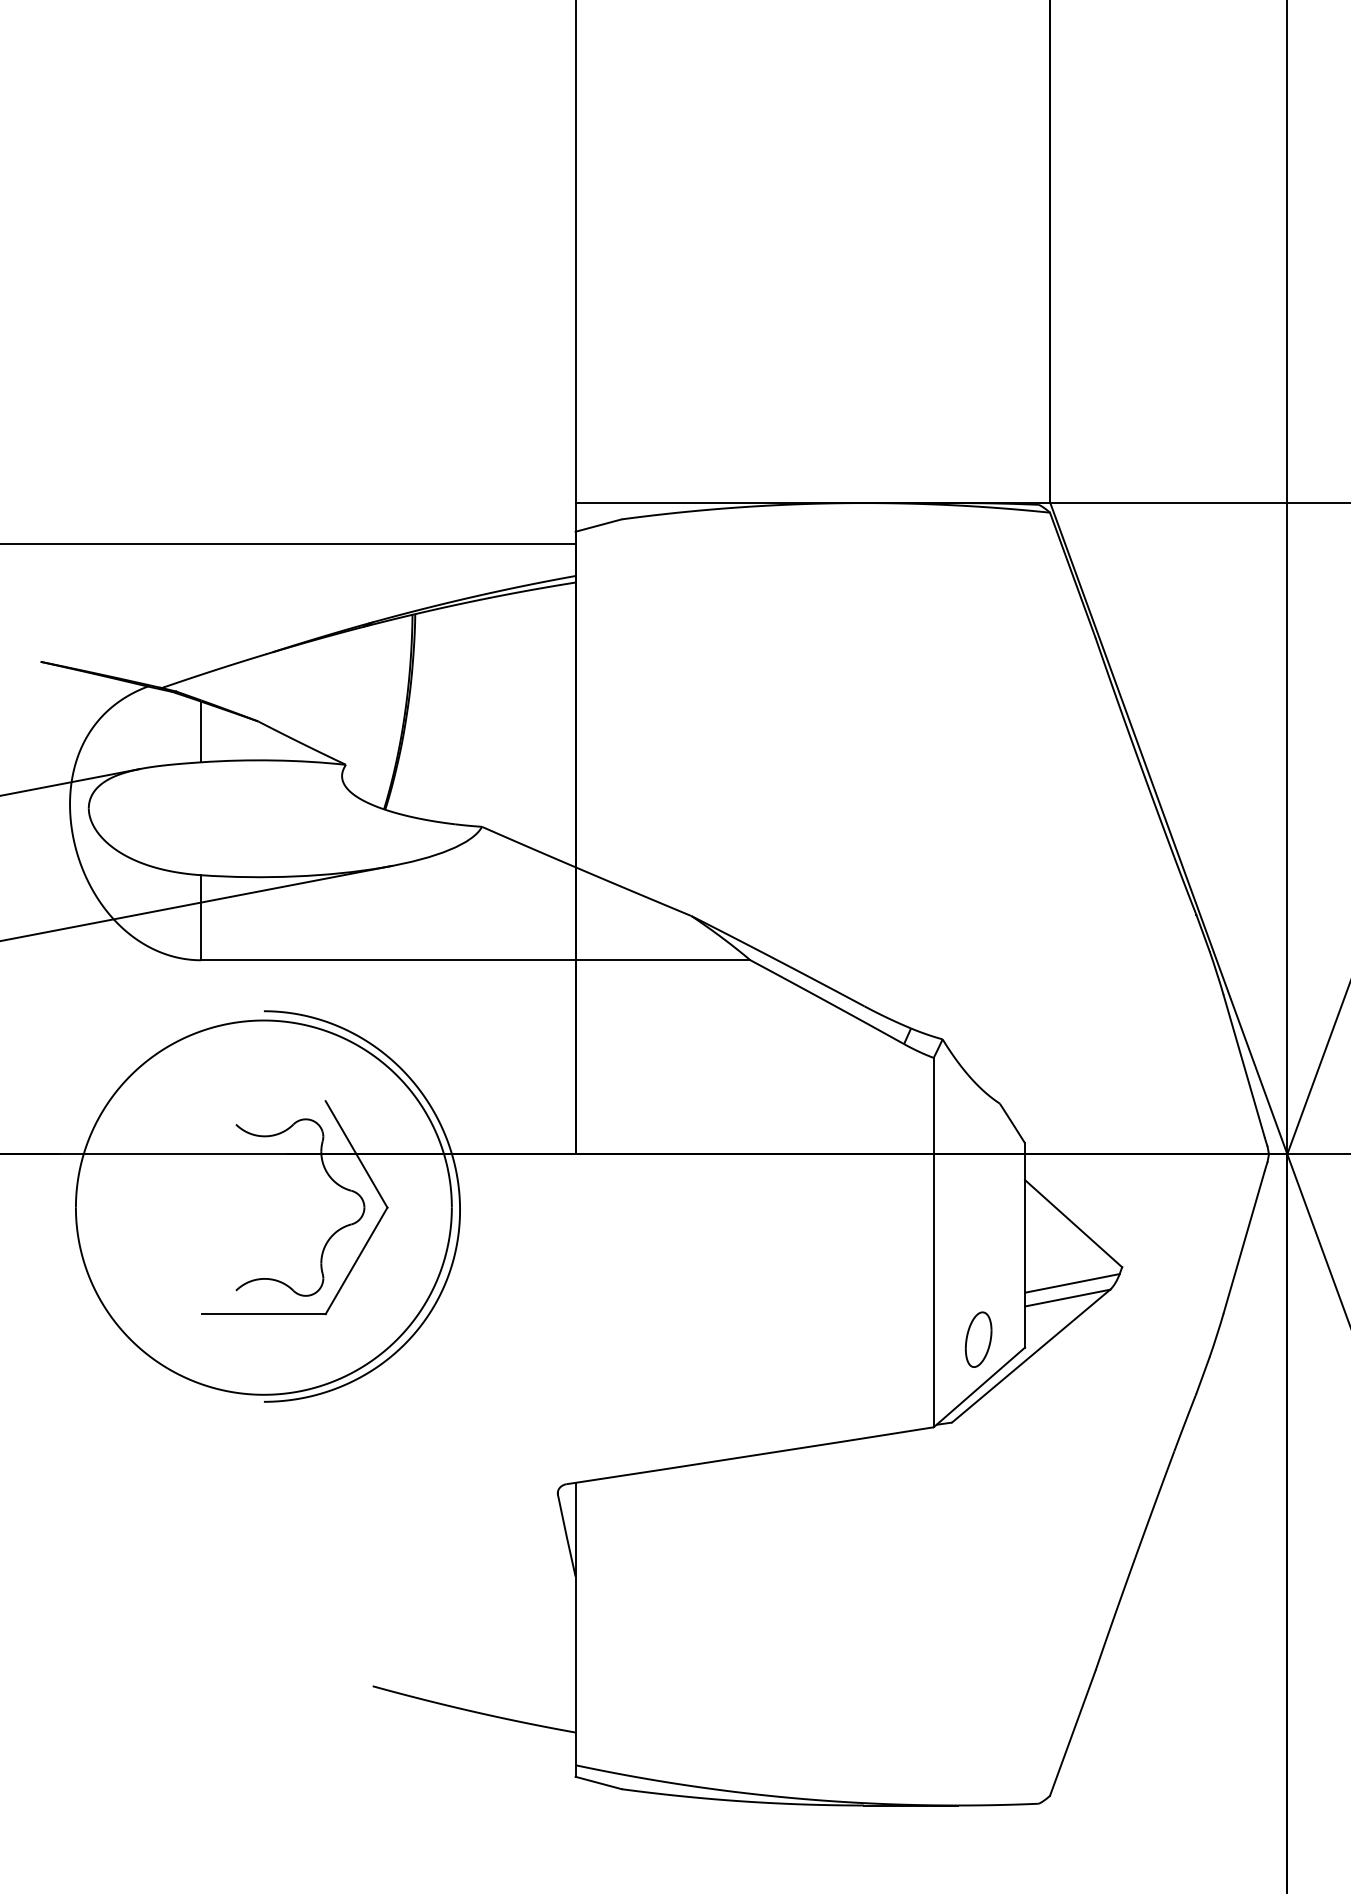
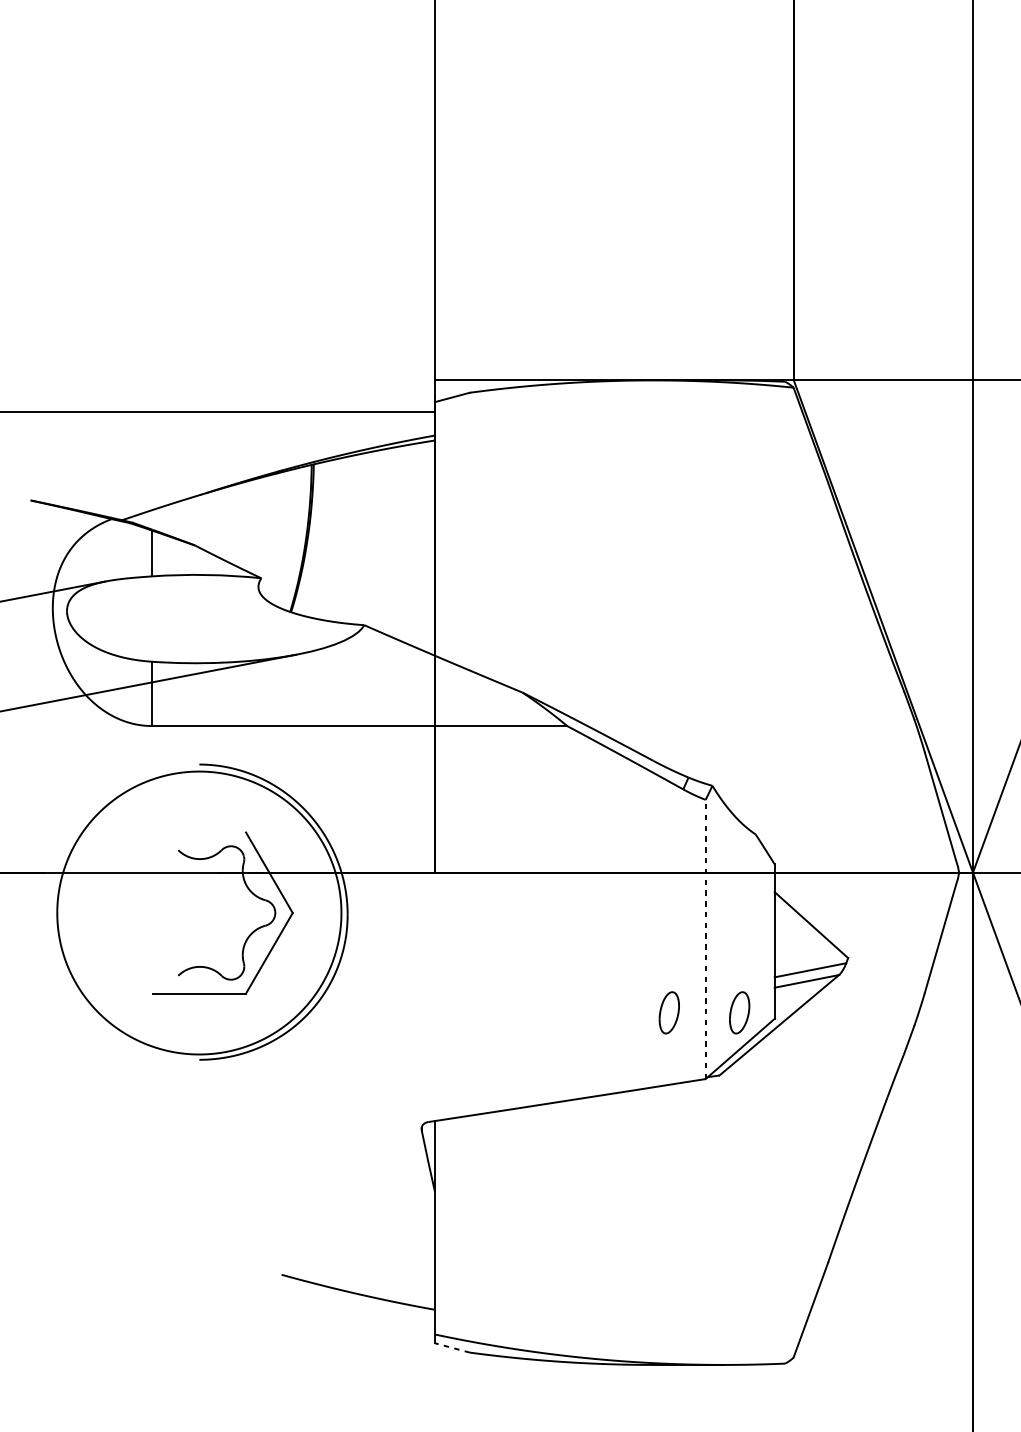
line: (933, 1242) -> (705, 939), solid -> dashed
part: (885, 1339) -> (669, 1012), added
line: (598, 1783) -> (452, 1348), solid -> dashed

